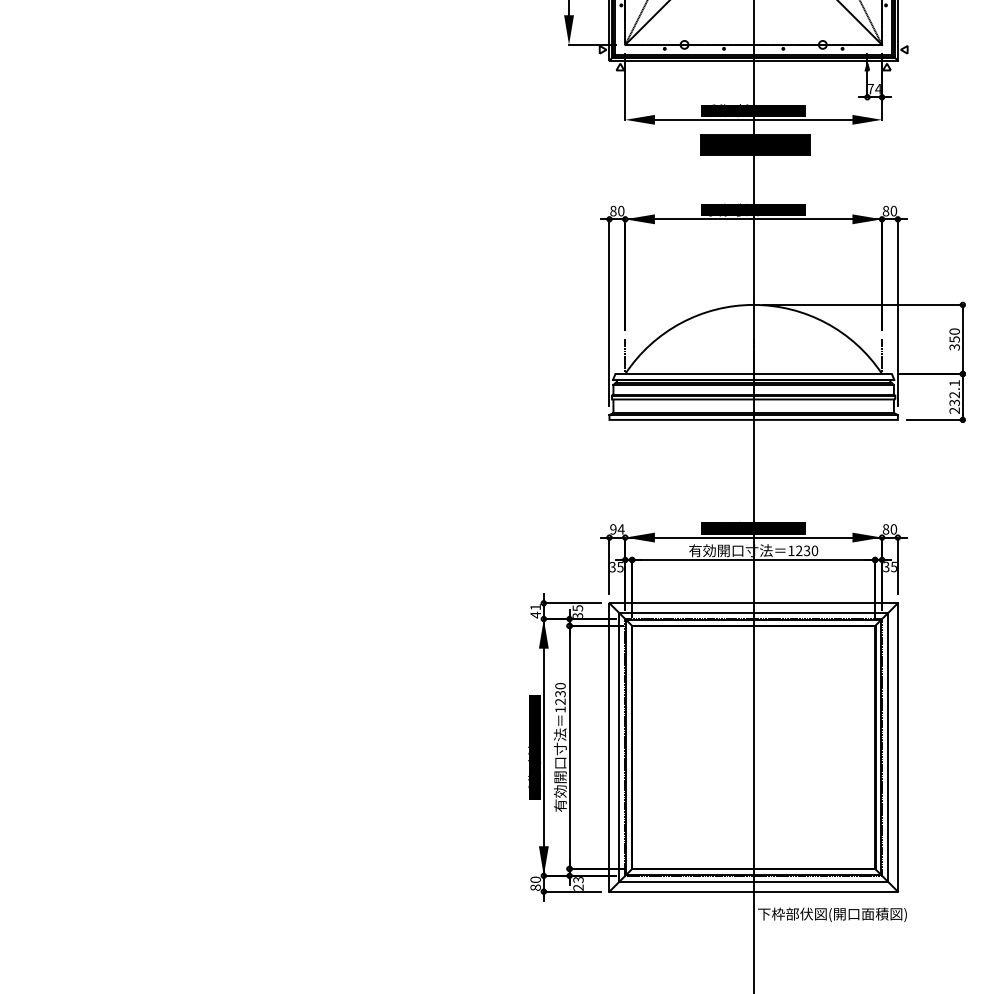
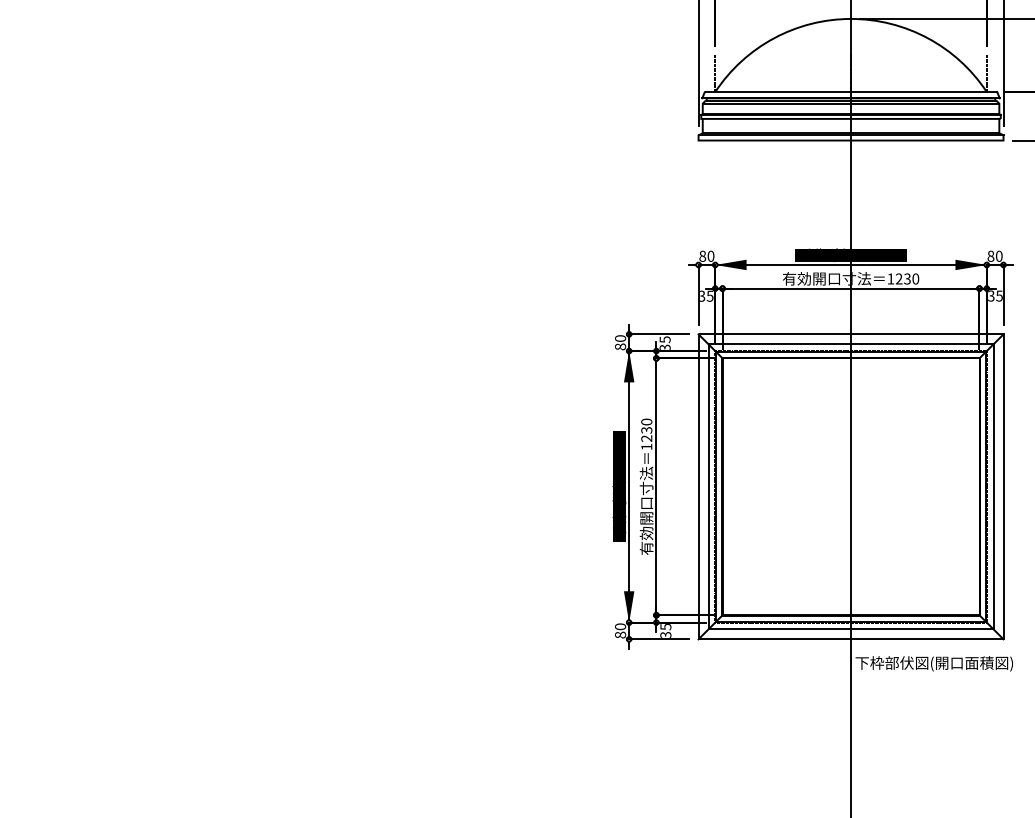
text: (617, 529) -> (707, 256), 94 -> 80
text: (535, 611) -> (620, 343), 41 -> 80
text: (578, 883) -> (665, 630), 23 -> 35

